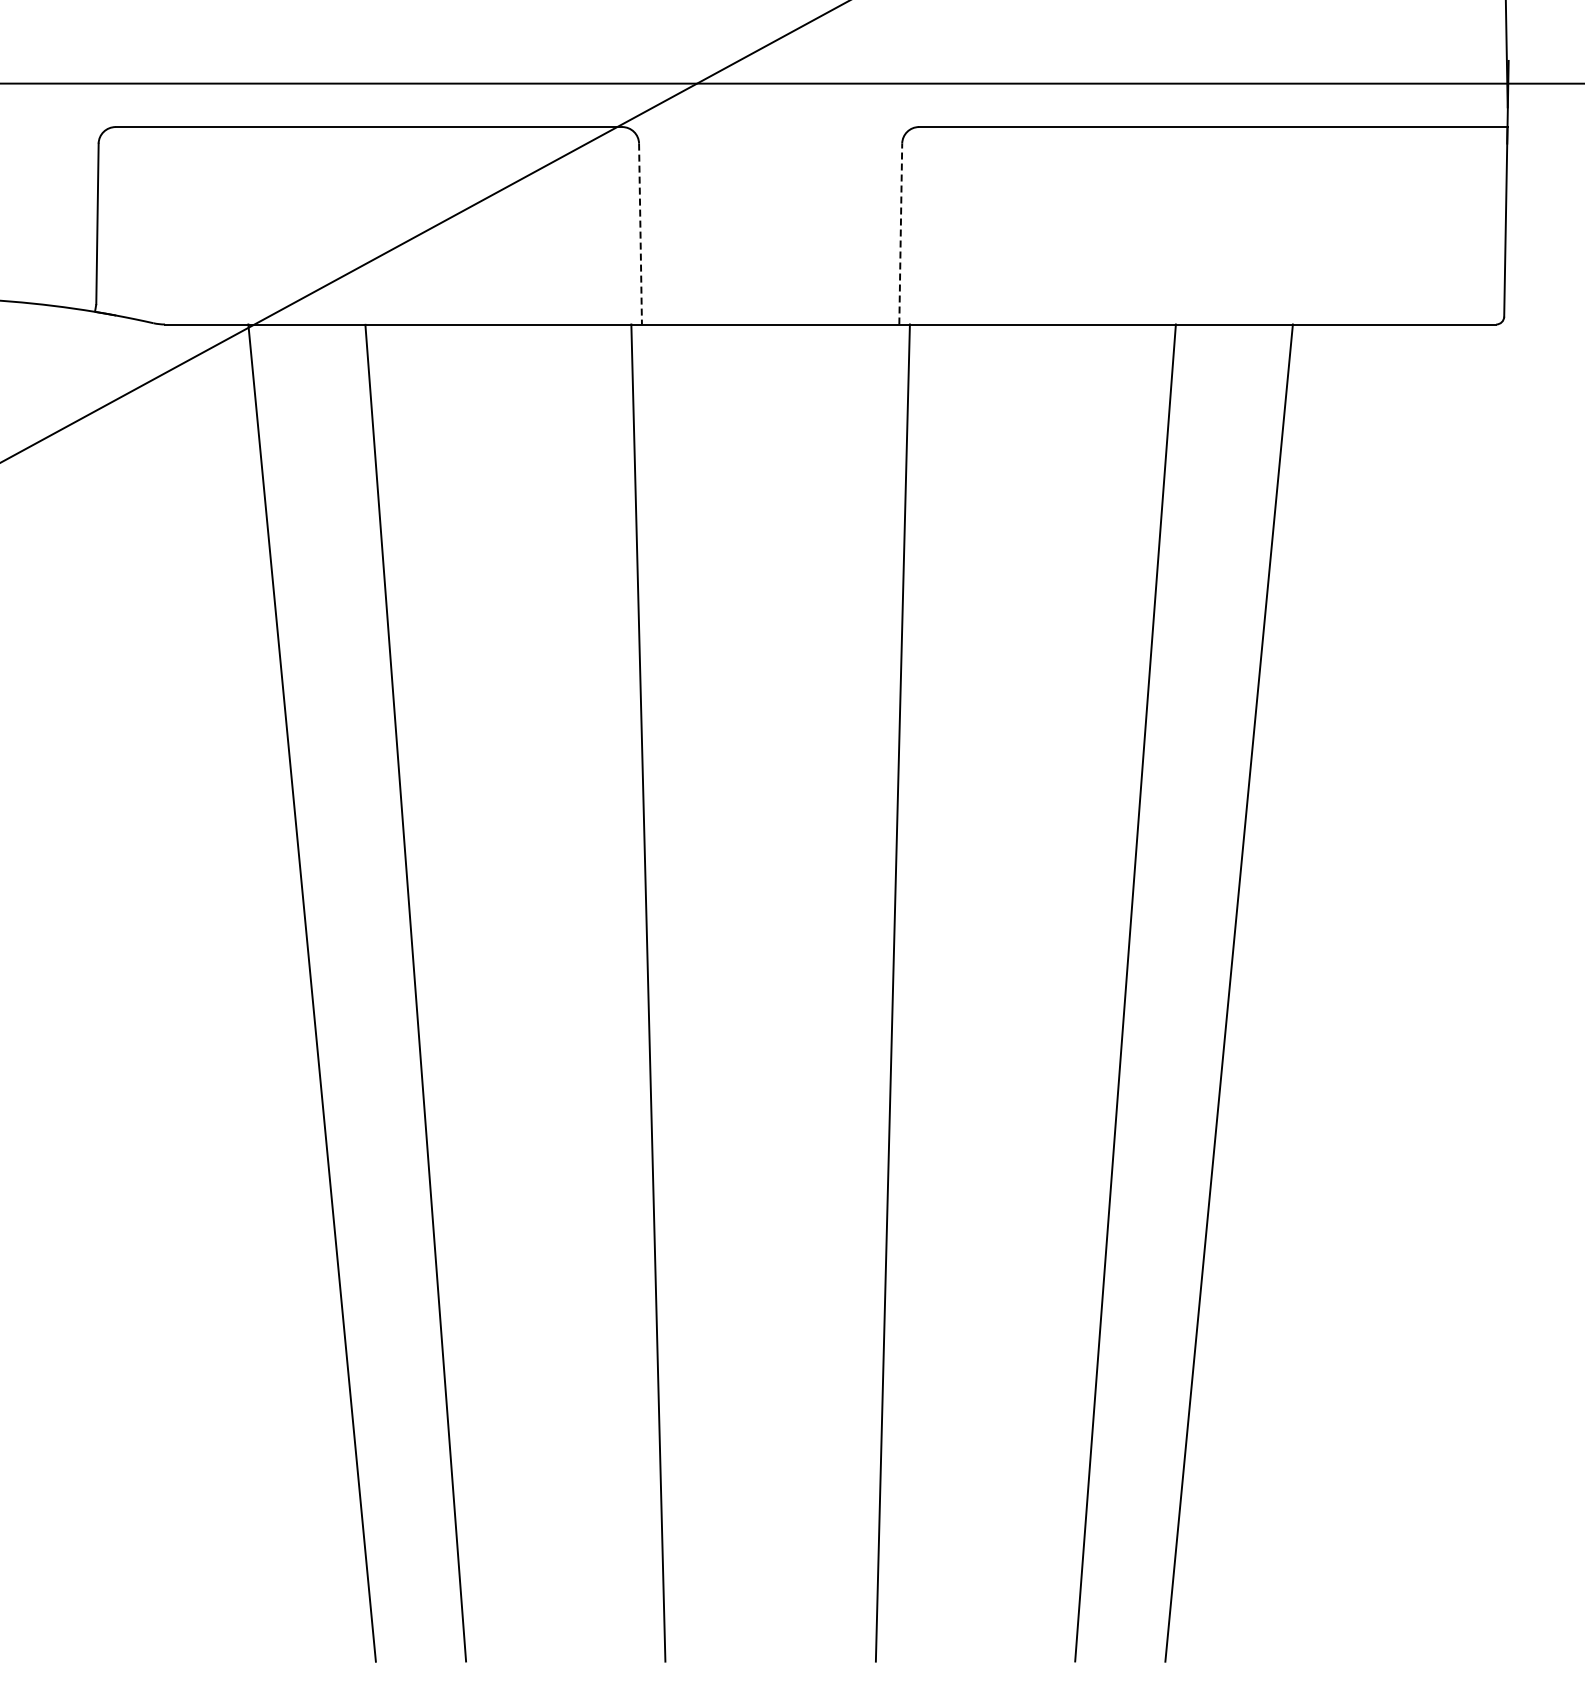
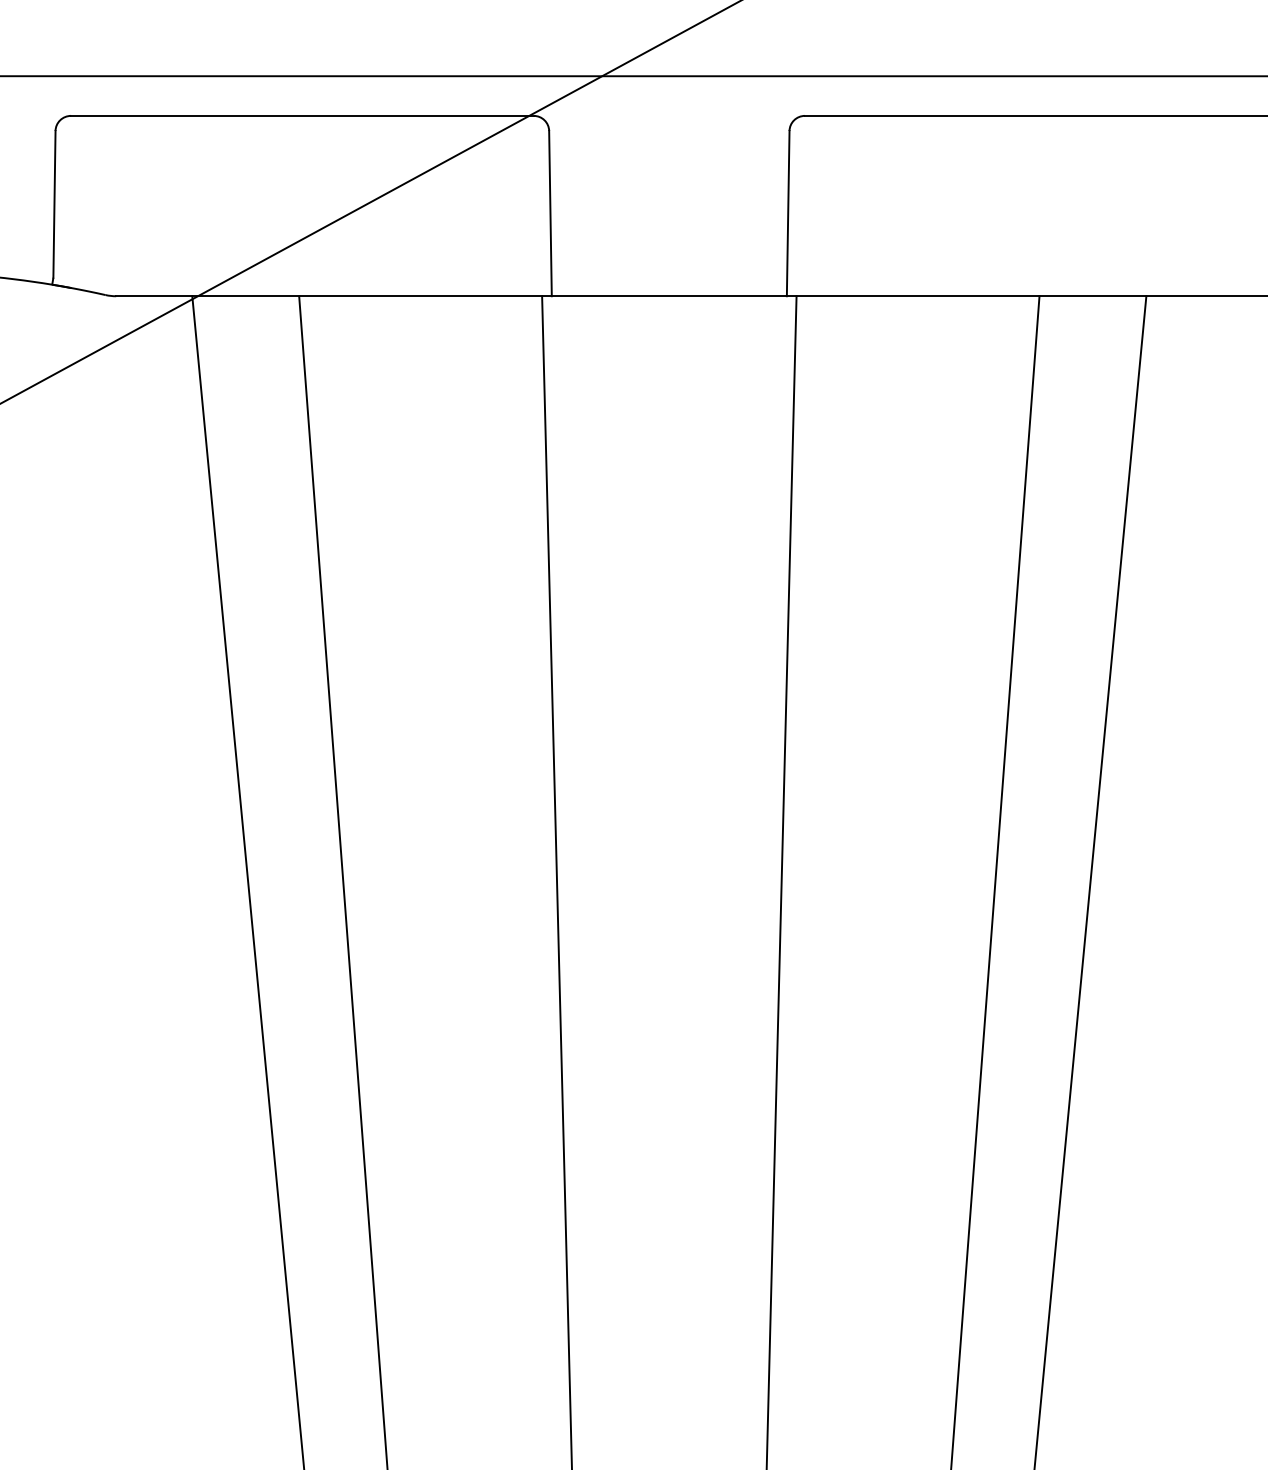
line: (900, 233) -> (787, 213), dashed -> solid
line: (640, 234) -> (550, 214), dashed -> solid

